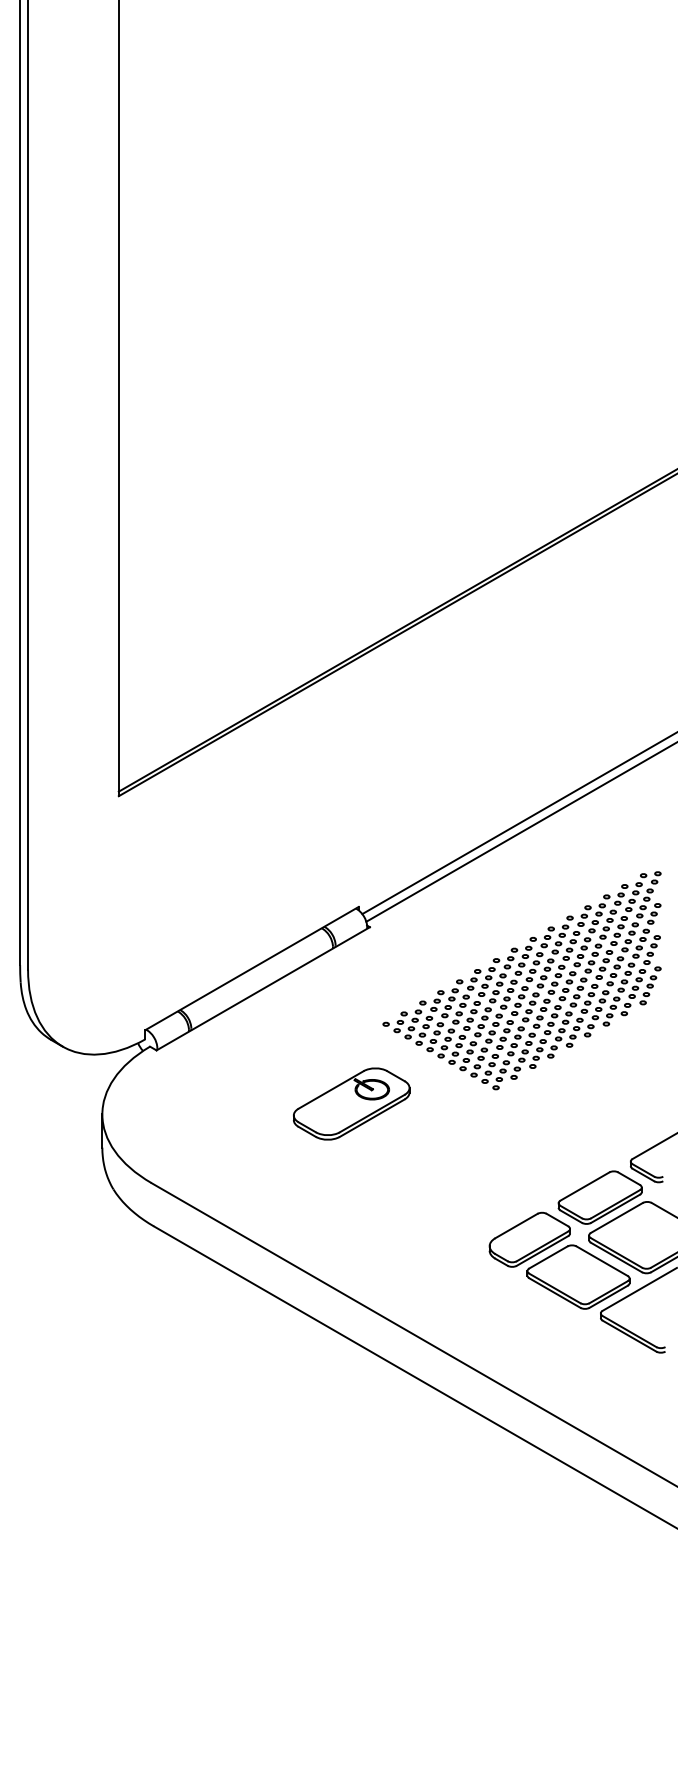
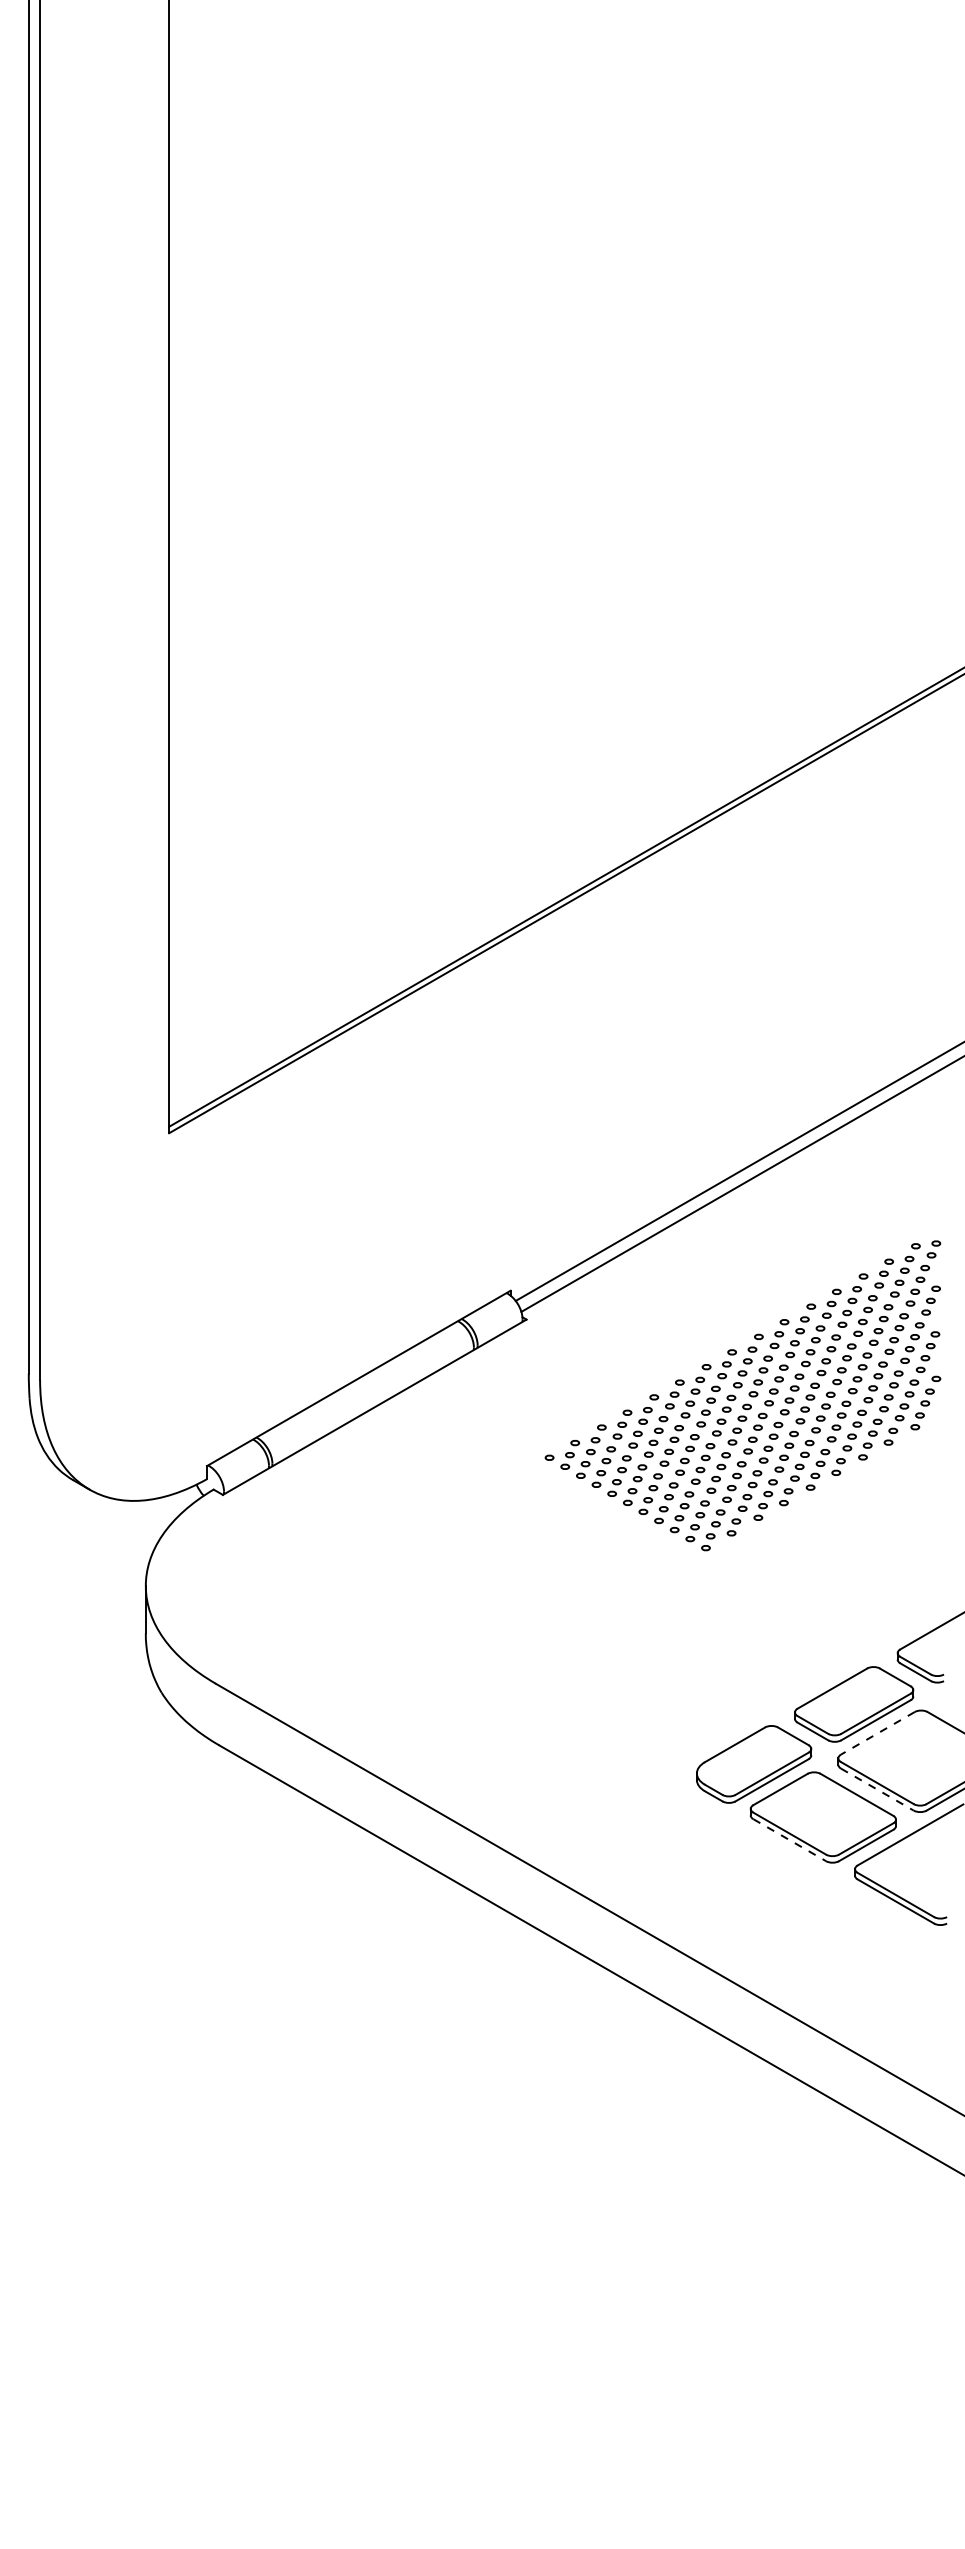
part: (351, 1103) -> (500, 1570), removed
line: (616, 1218) -> (877, 1733), solid -> dashed
line: (616, 1257) -> (877, 1789), solid -> dashed
line: (554, 1293) -> (789, 1840), solid -> dashed

